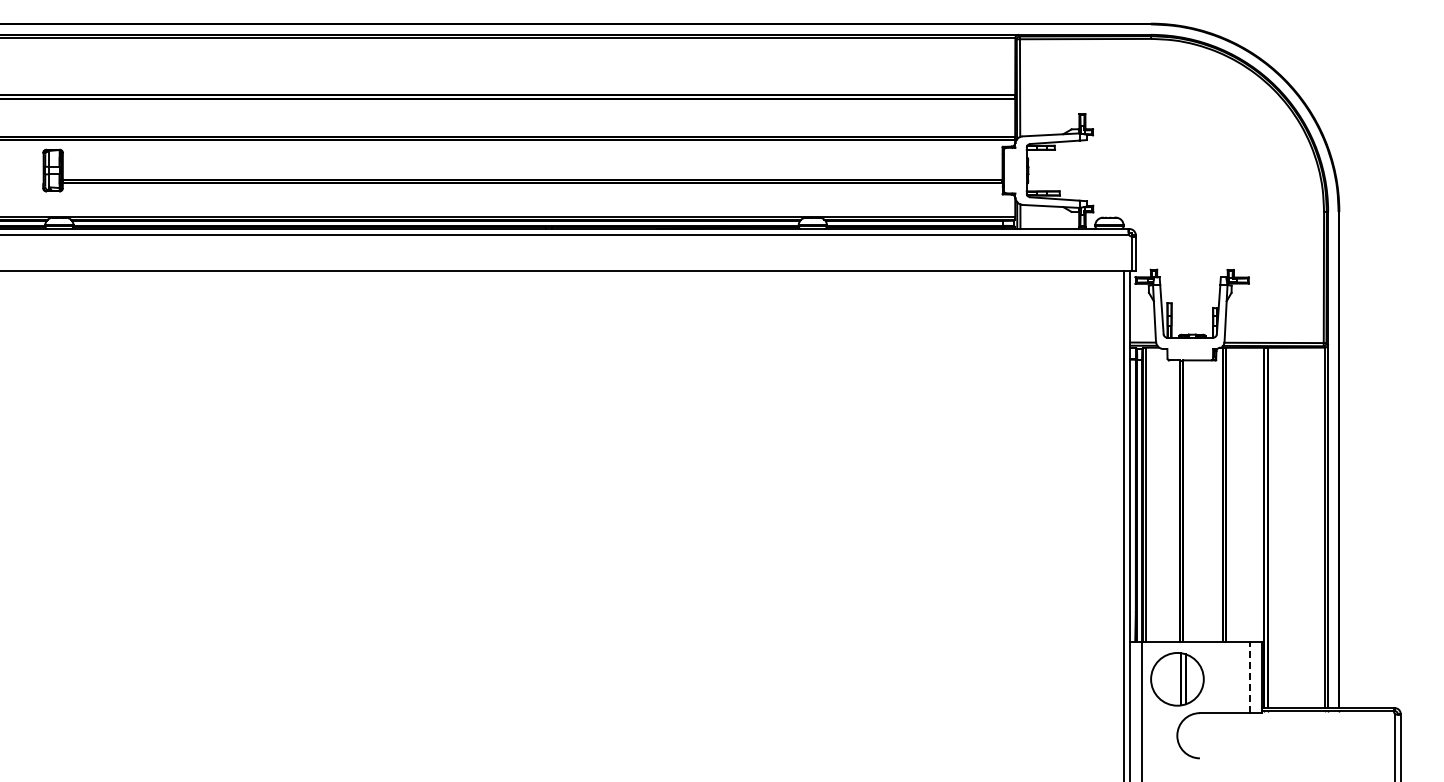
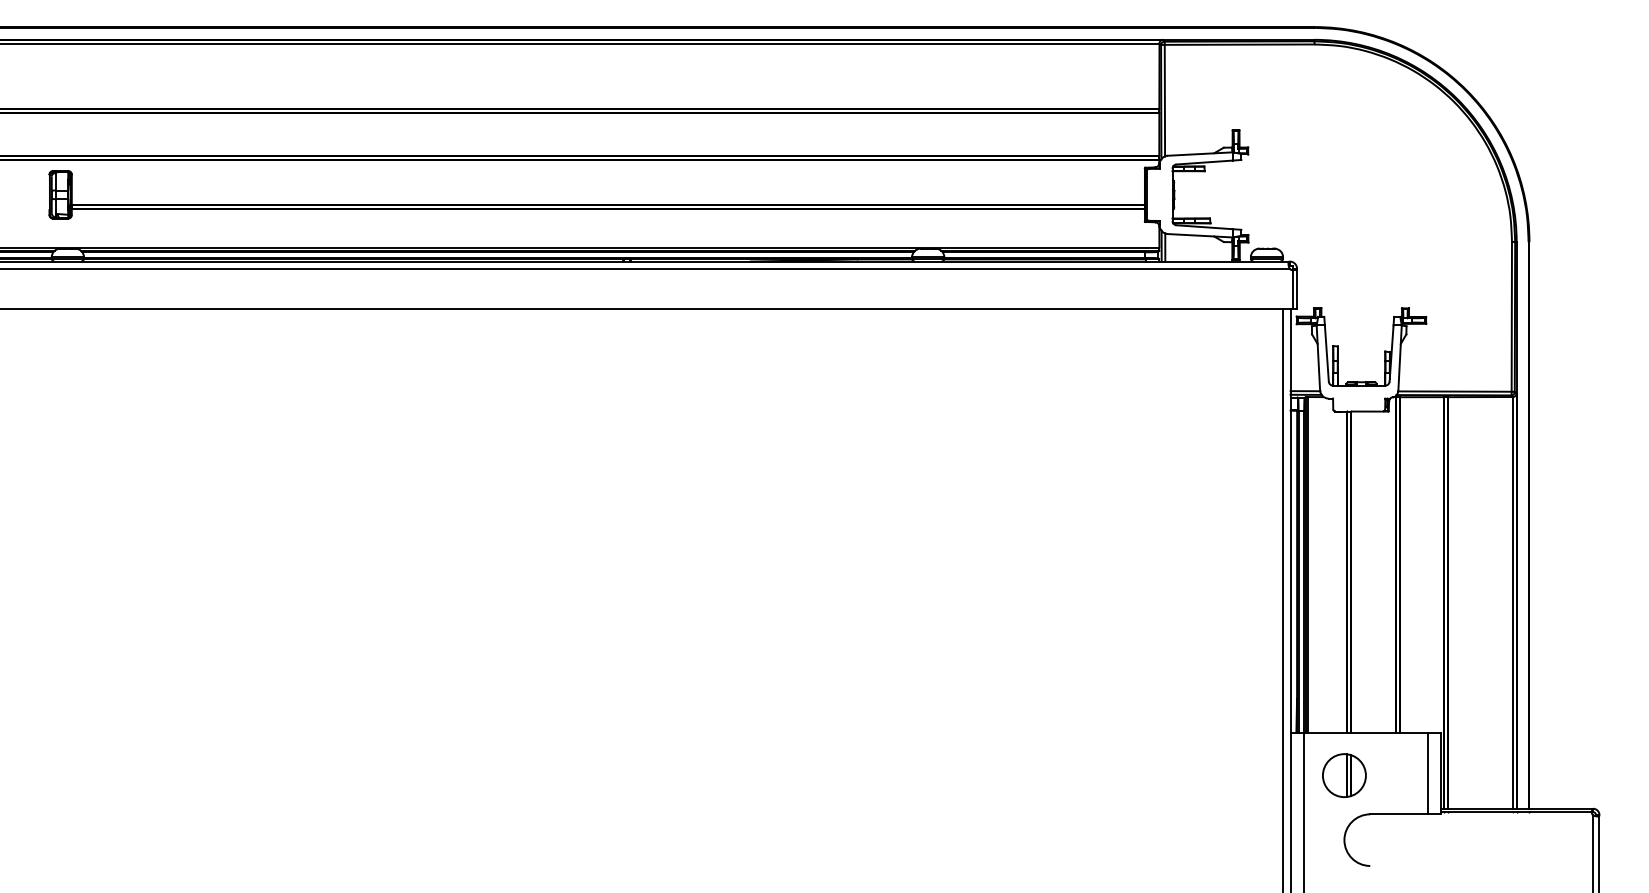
line: (1250, 677) -> (1427, 773), dashed -> solid
part: (1176, 678) -> (1343, 774), size x0.71

